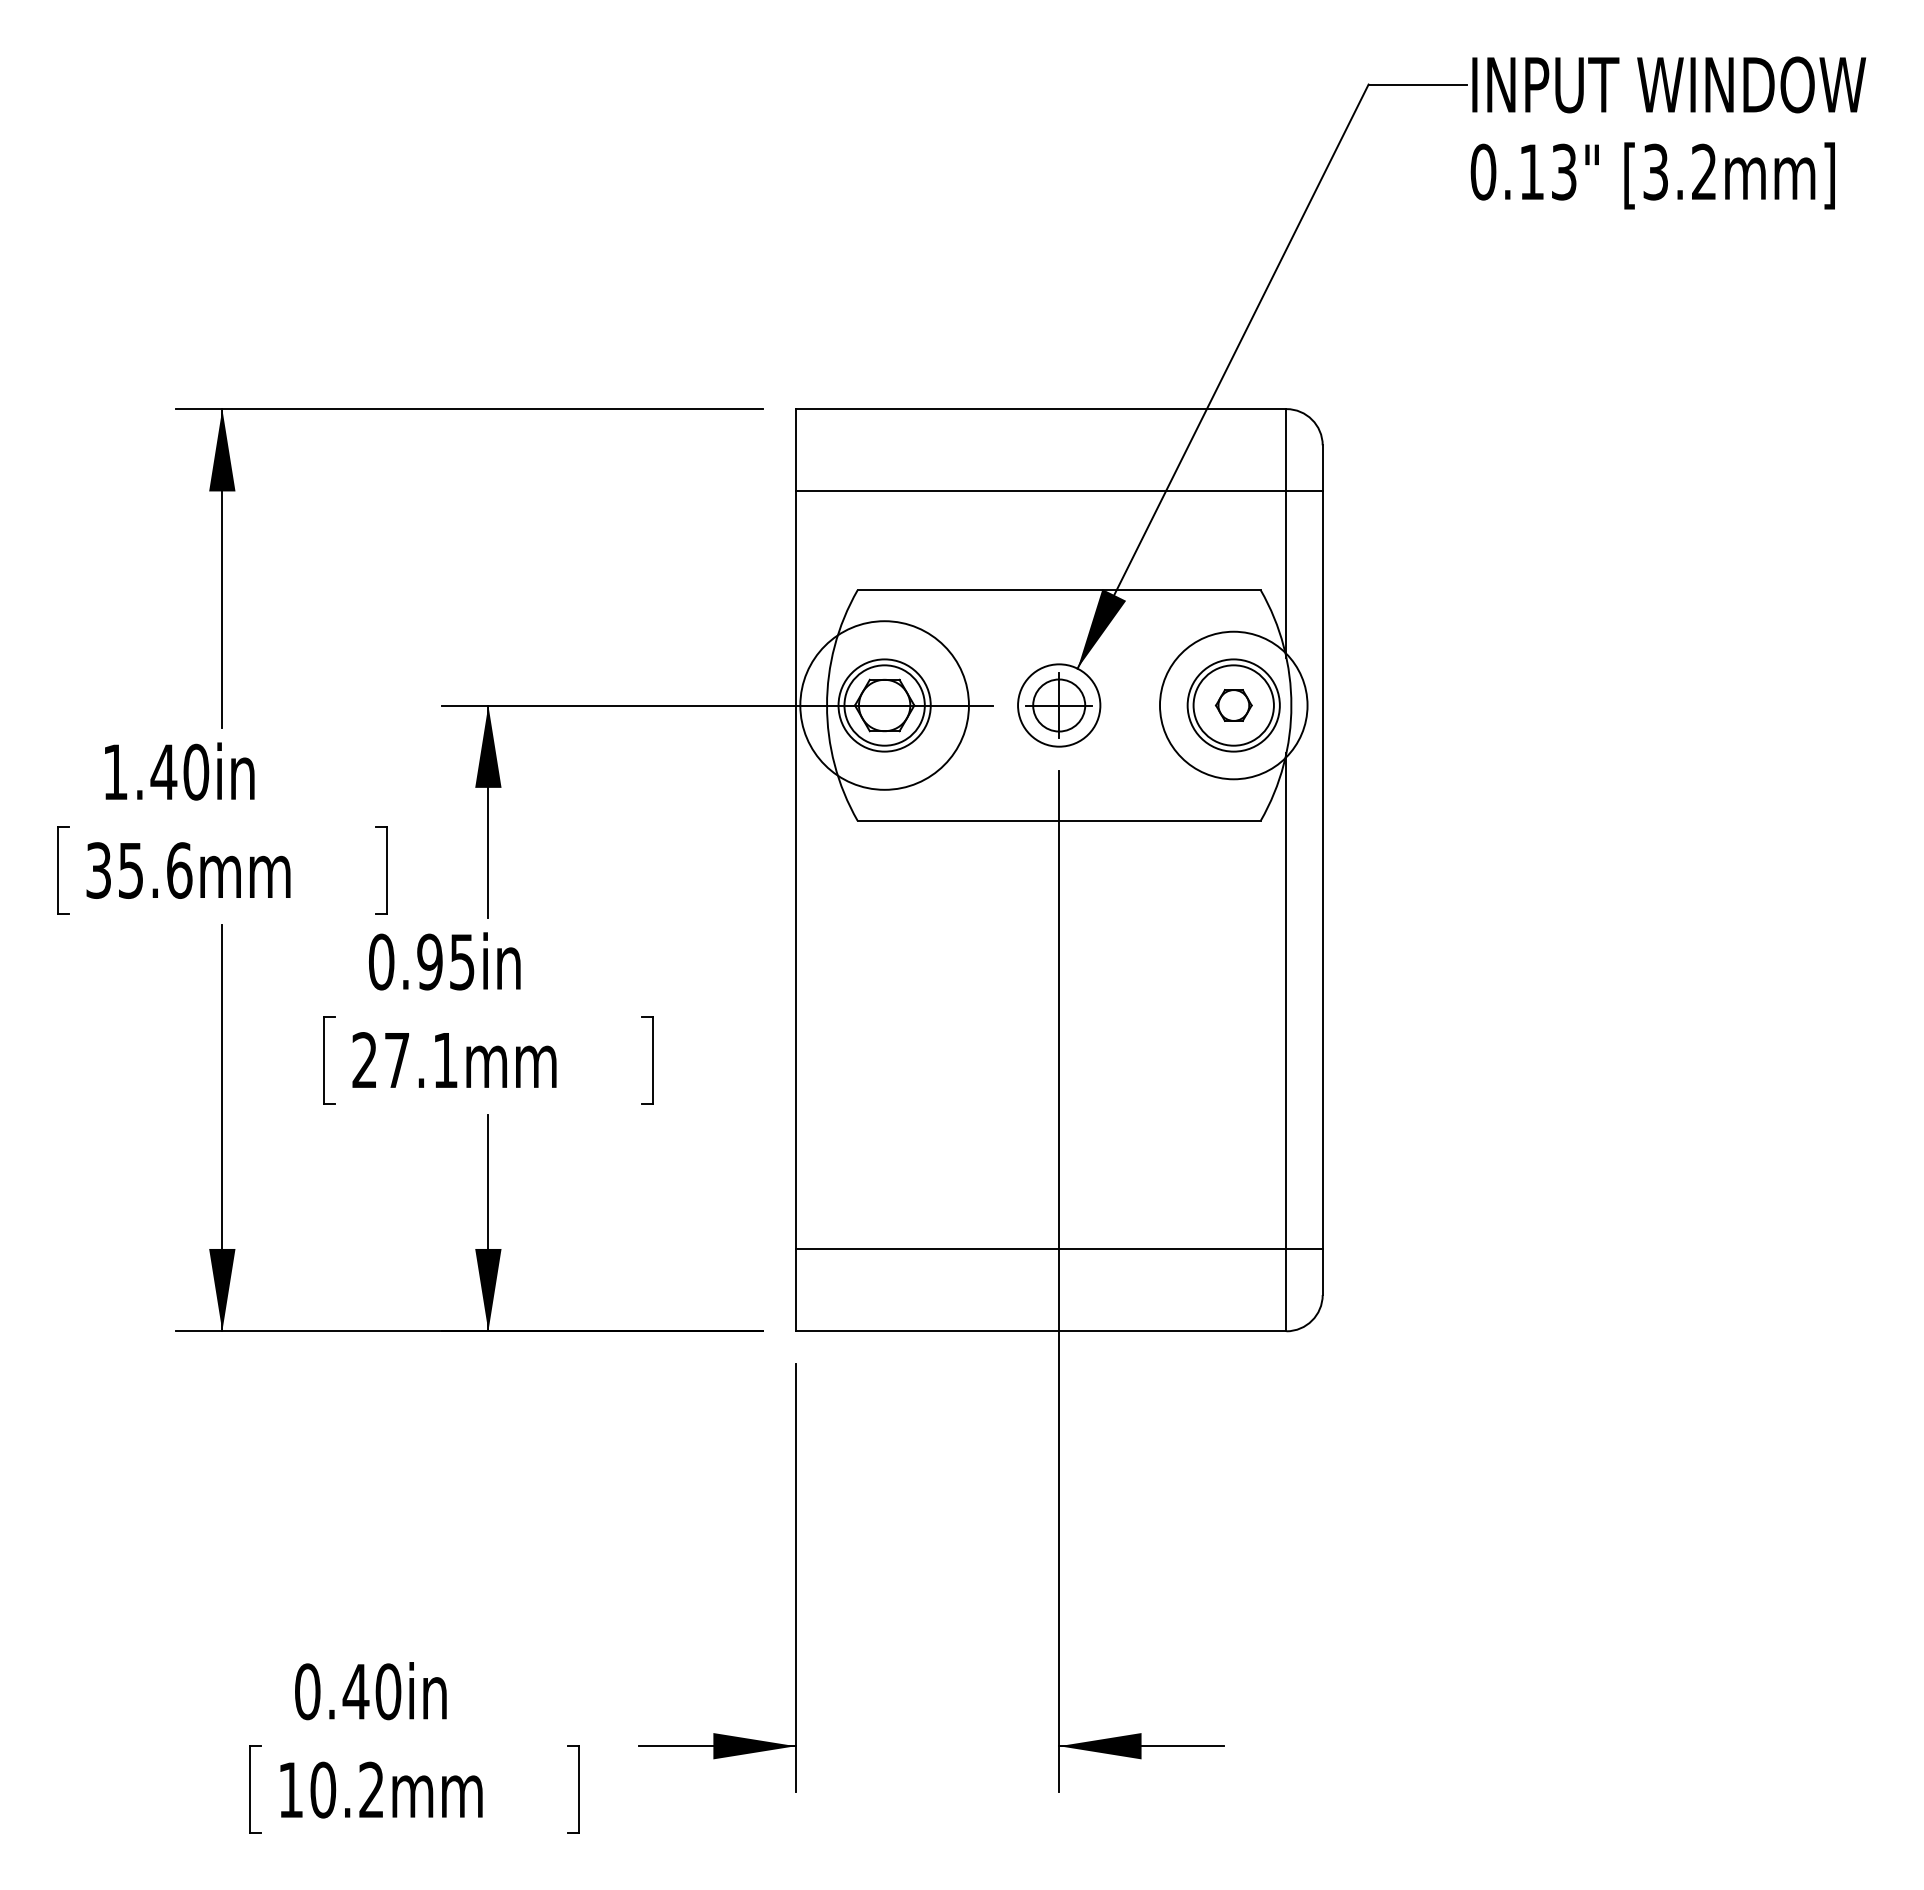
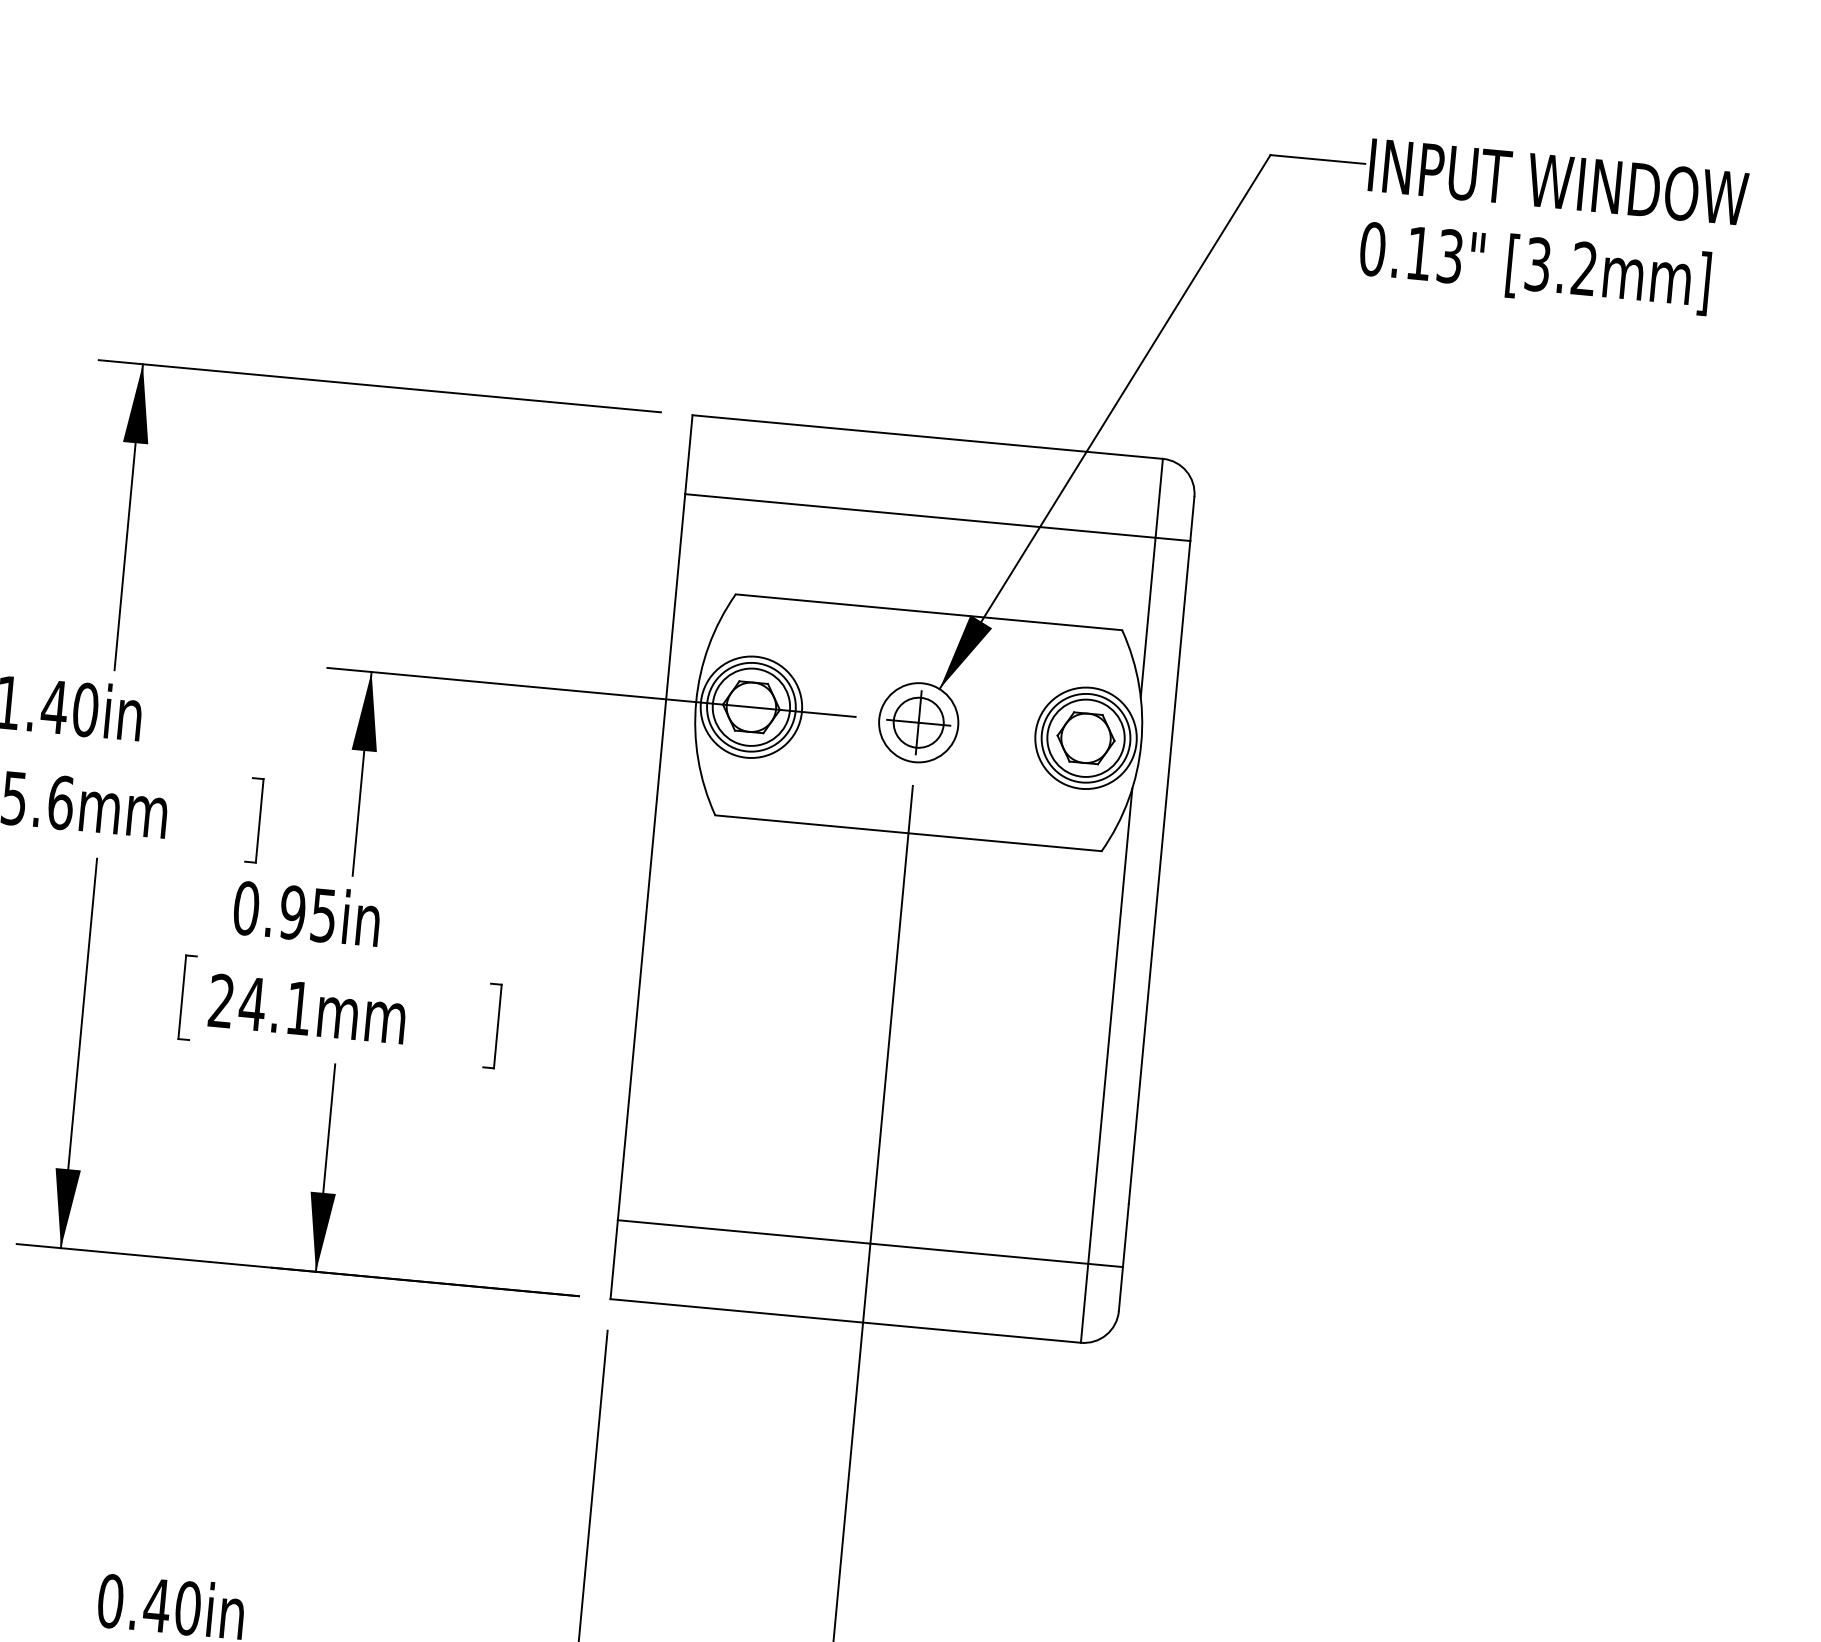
circle: (884, 705) -> (751, 707), size x0.62
circle: (1233, 705) -> (1085, 738), size x0.71
part: (1233, 705) -> (1085, 738), size x1.67
text: (396, 1060) -> (251, 1004), 27.1mm -> 24.1mm

